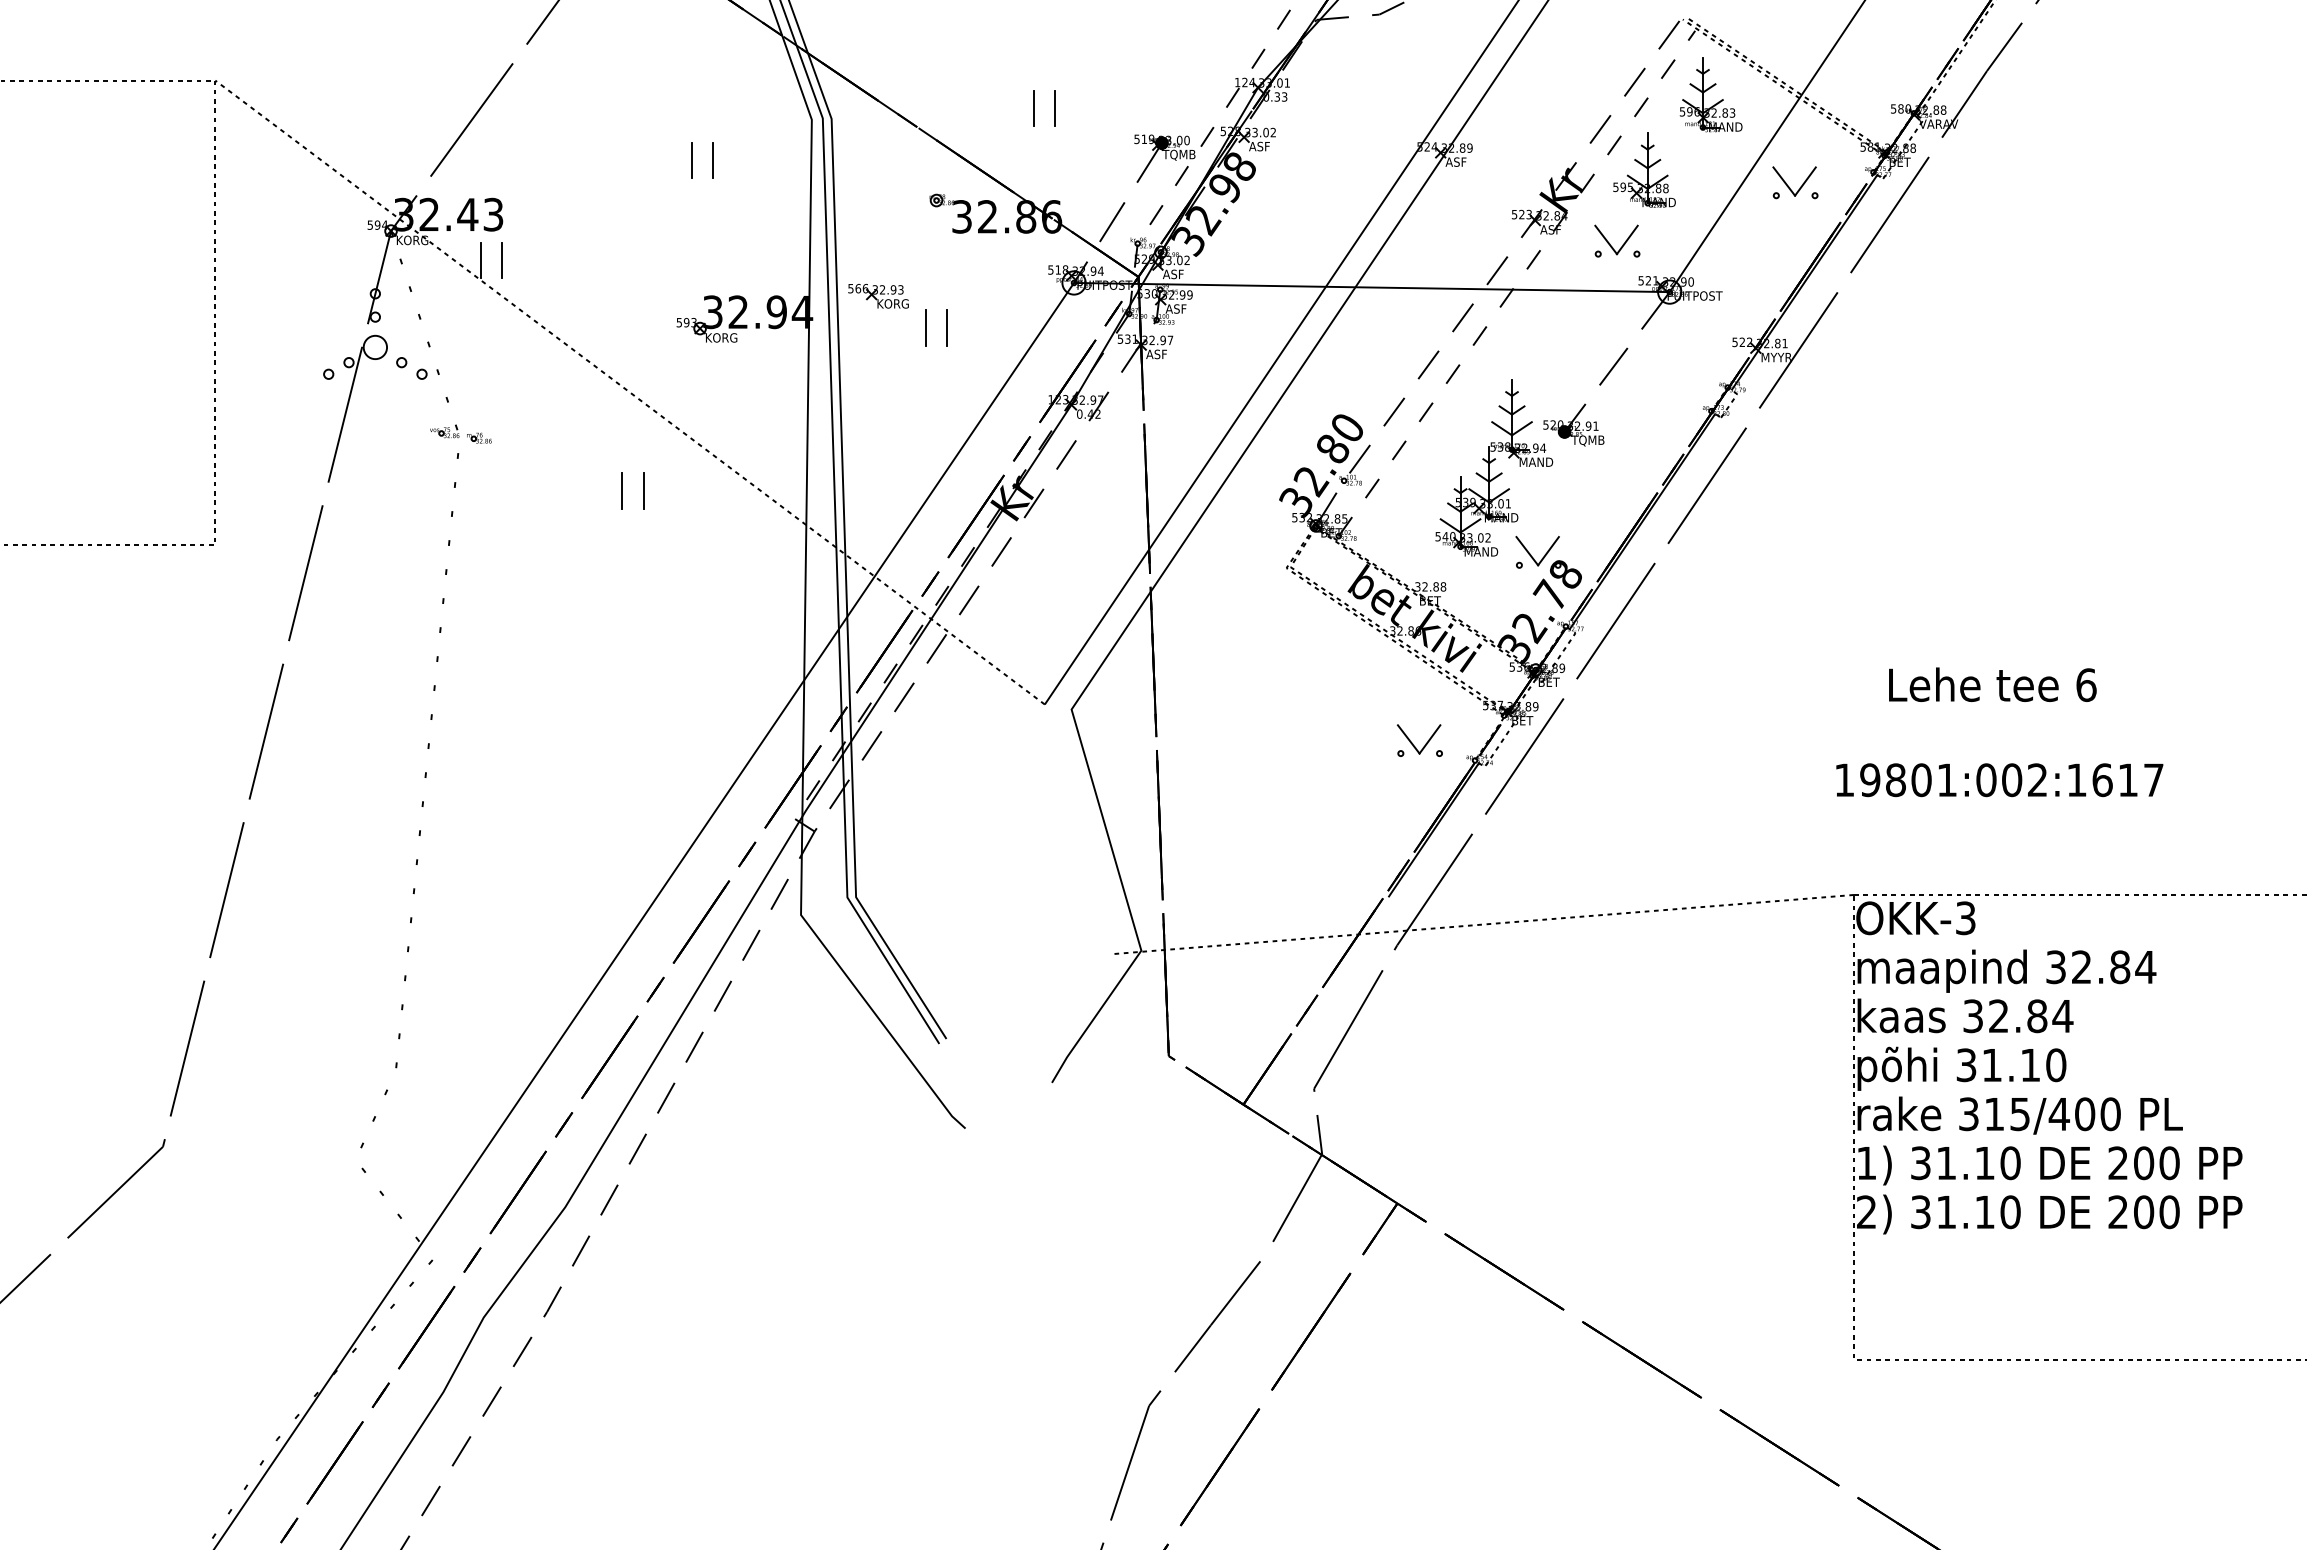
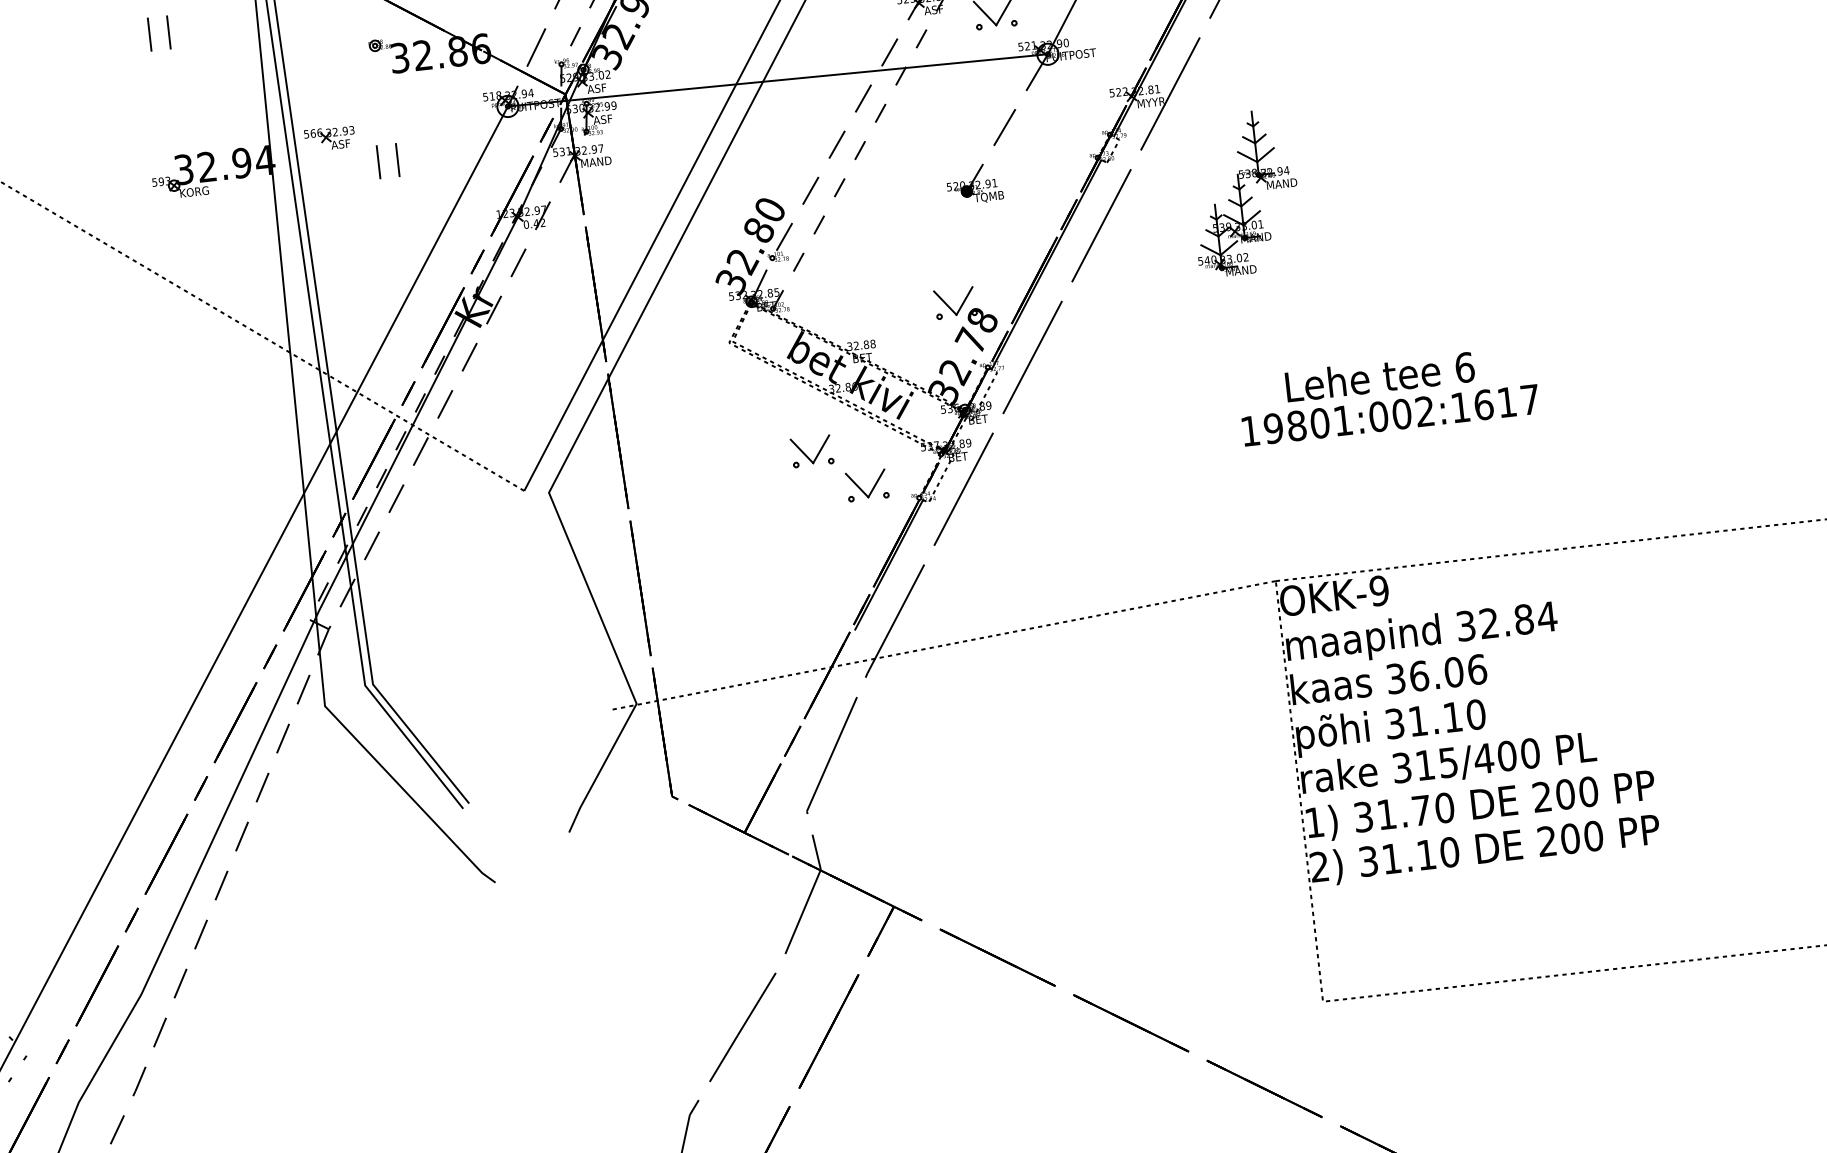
text: (892, 303) -> (345, 143), KORG -> ASF
text: (1163, 354) -> (596, 162), ASF -> MAND
part: (1494, 467) -> (1244, 192), moved
part: (622, 490) -> (120, 340), removed
part: (1357, 699) -> (806, 454), added
text: (1999, 780) -> (1390, 415), moved
text: (1965, 917) -> (1379, 590), OKK-3 -> OKK-9
text: (2031, 1016) -> (1448, 673), 32.84 -> 36.06
text: (1984, 1163) -> (1421, 810), 31.10 -> 31.70

